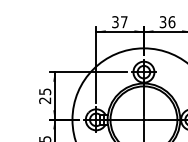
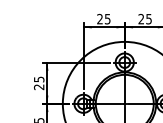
text: (166, 21) -> (144, 18), 36 -> 25
text: (119, 22) -> (103, 19), 37 -> 25

